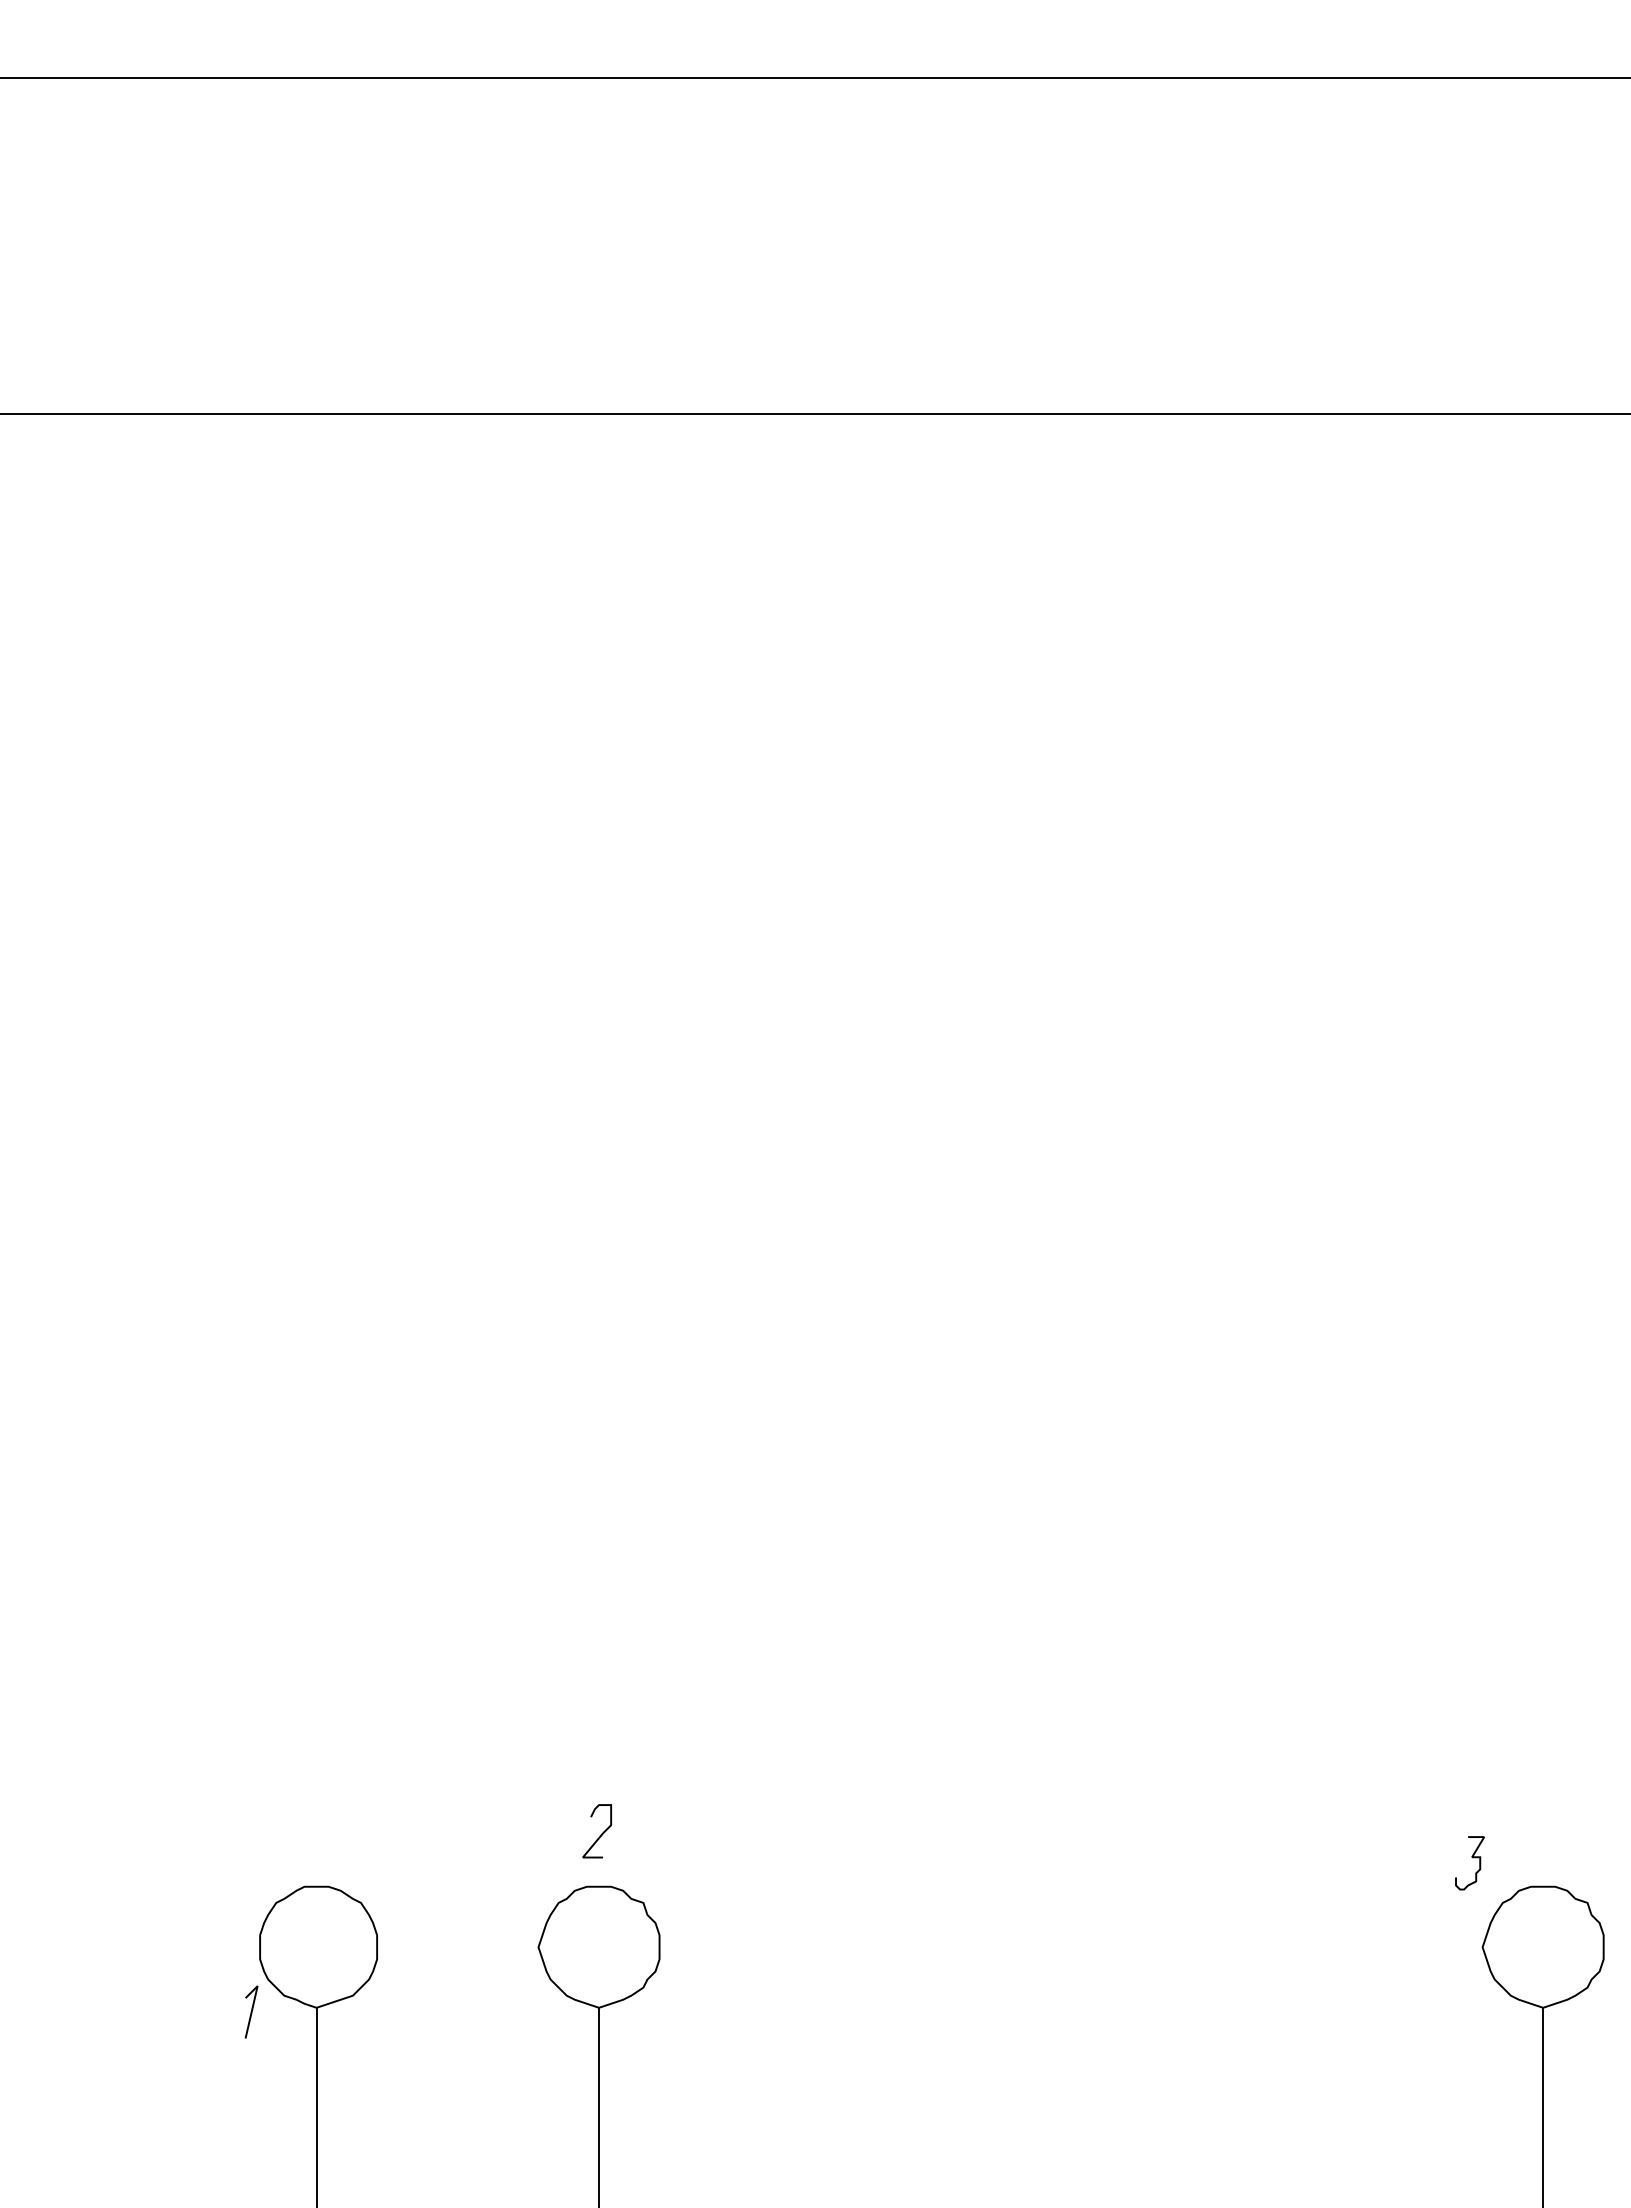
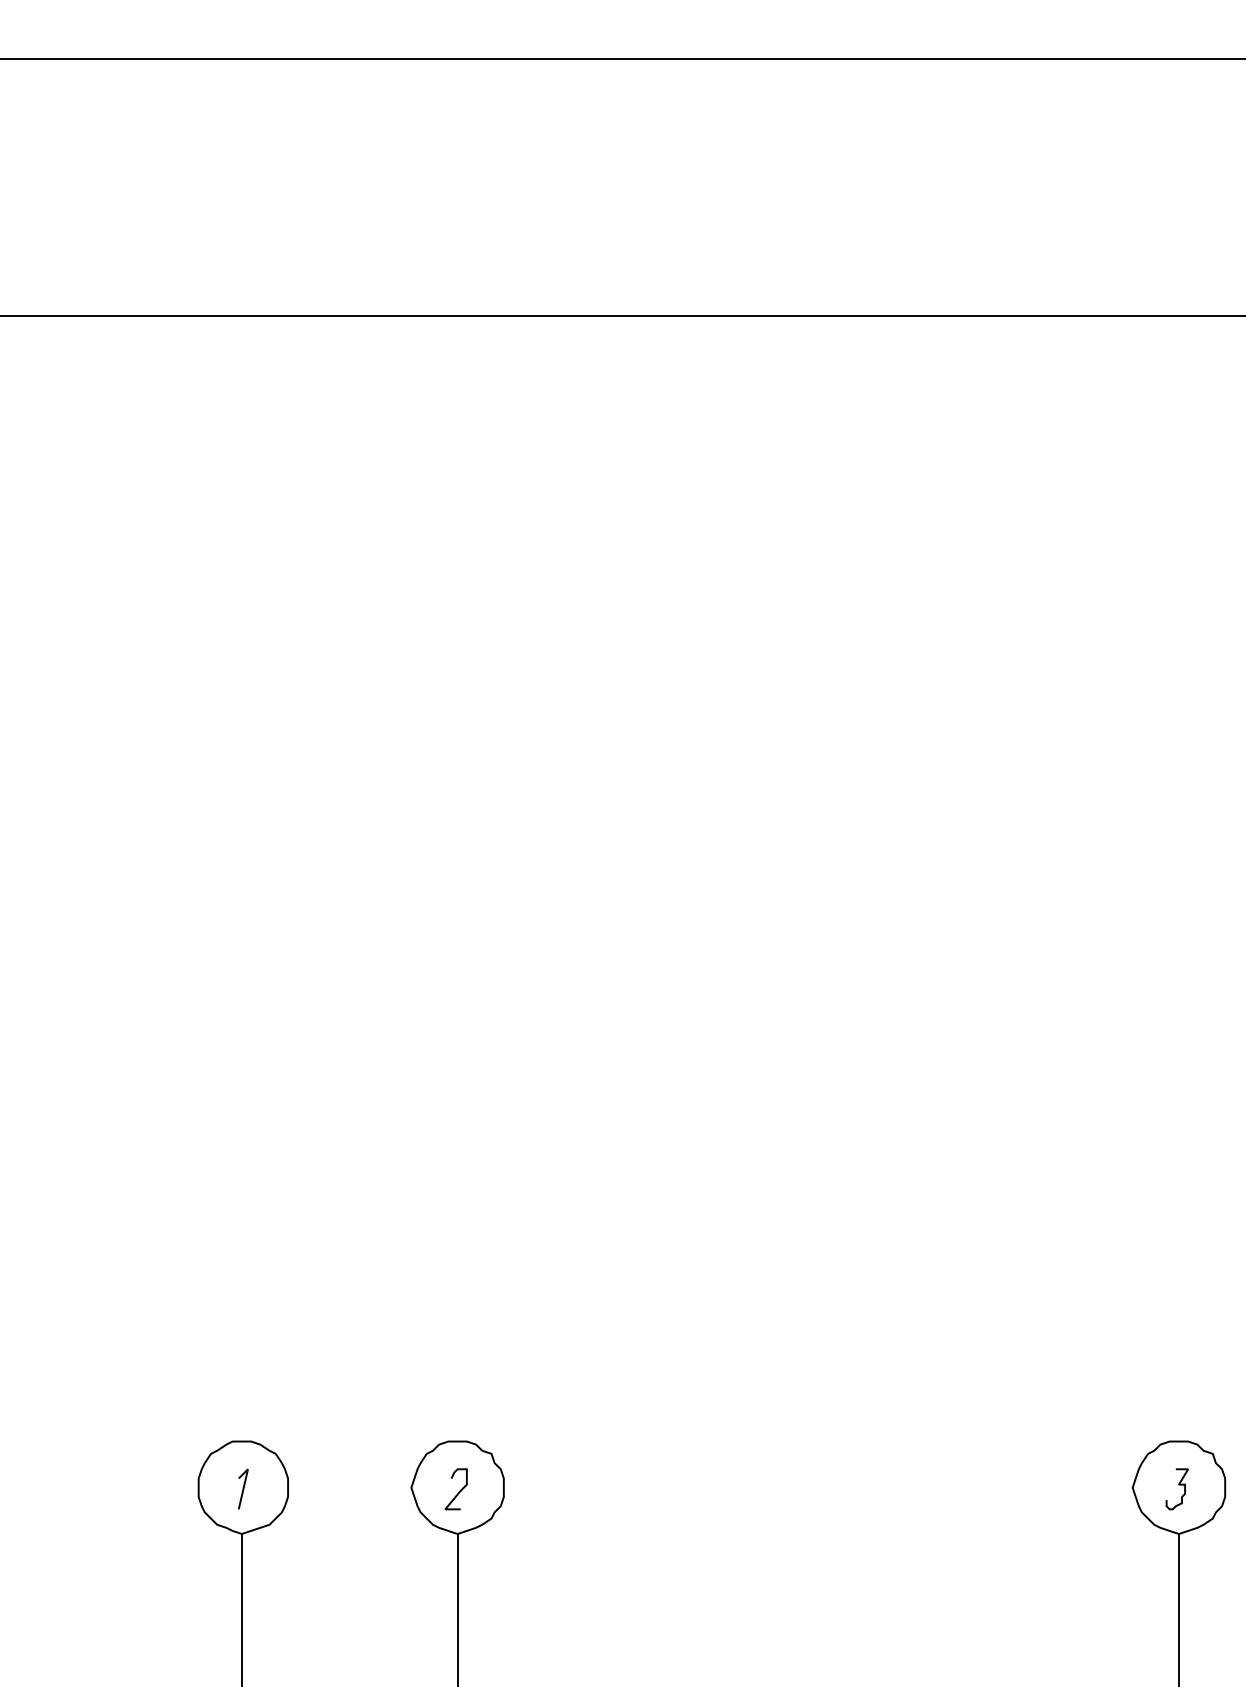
curve: (600, 1834) -> (458, 1491), moved
curve: (1472, 1858) -> (1179, 1485), moved
line: (251, 2011) -> (243, 1488), moved

